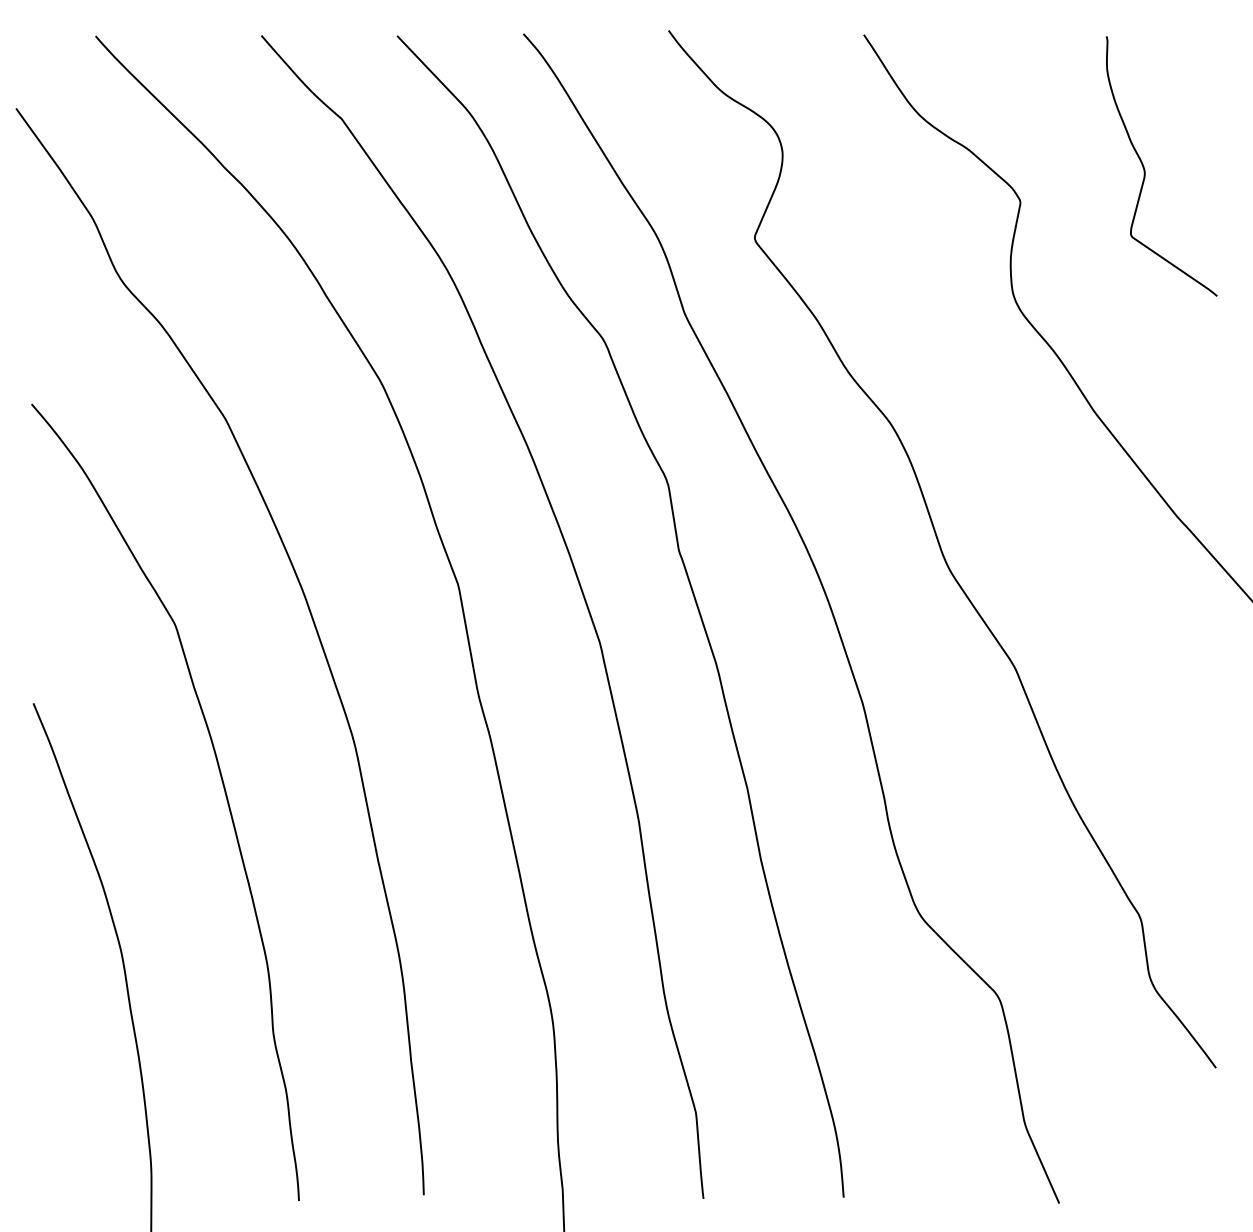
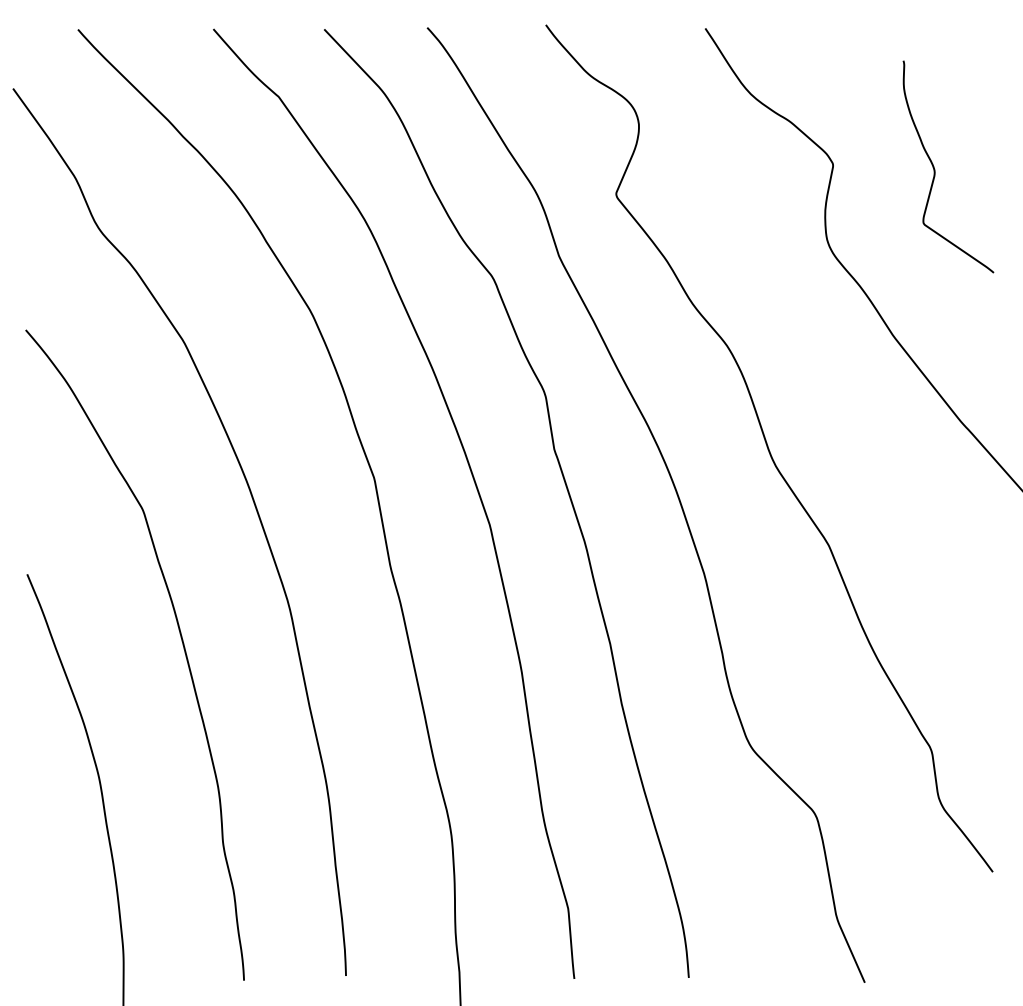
curve: (1145, 169) -> (935, 169), moved

